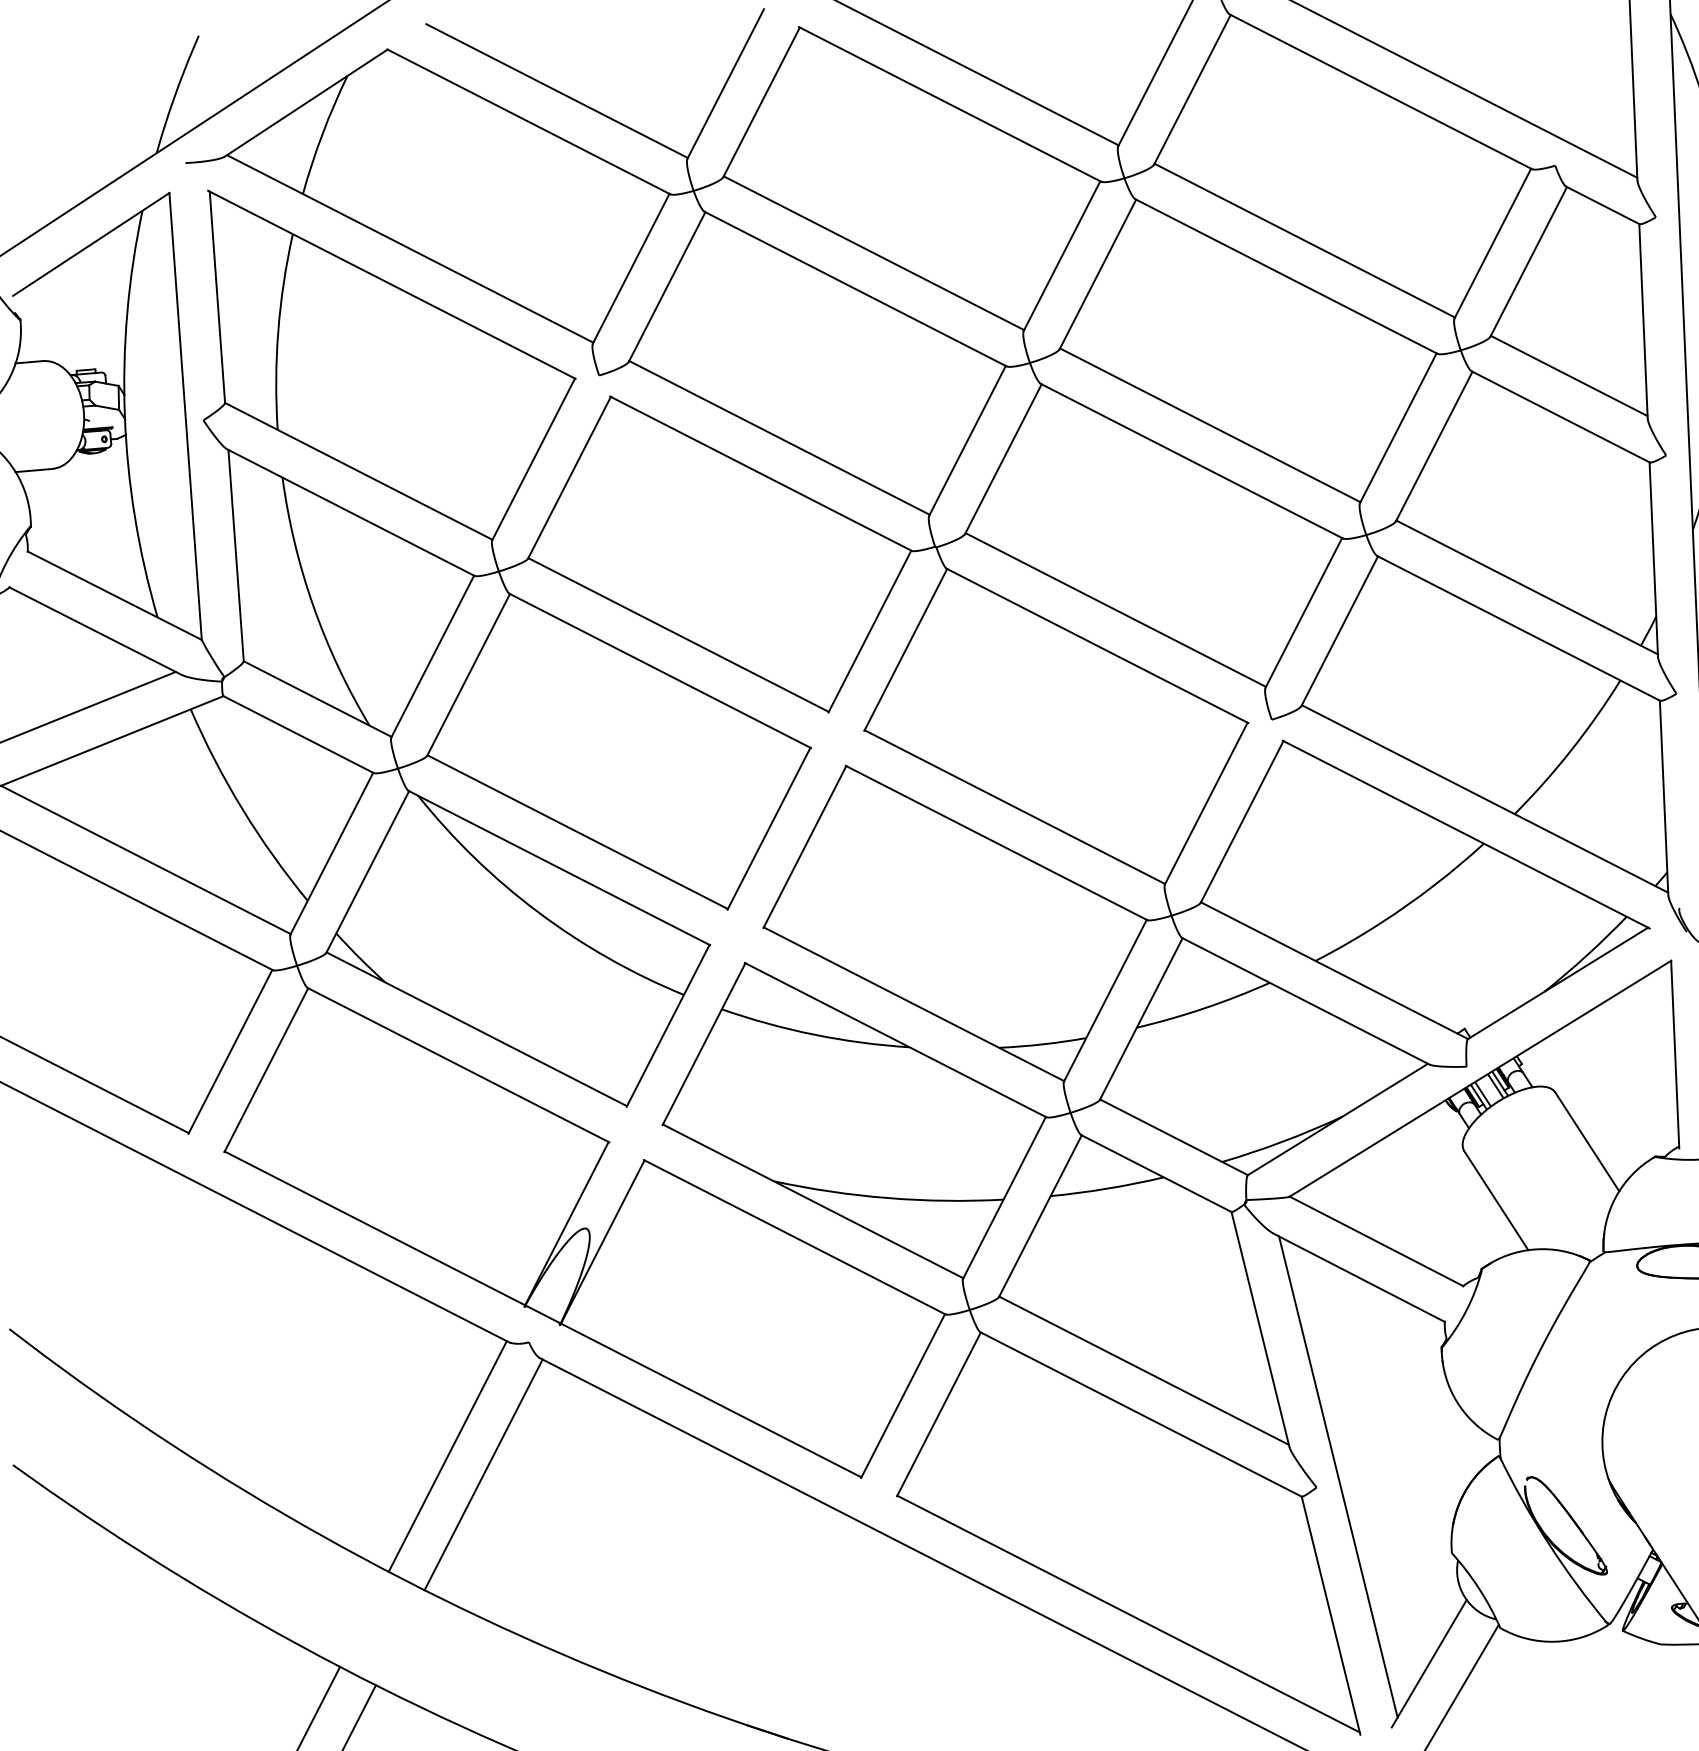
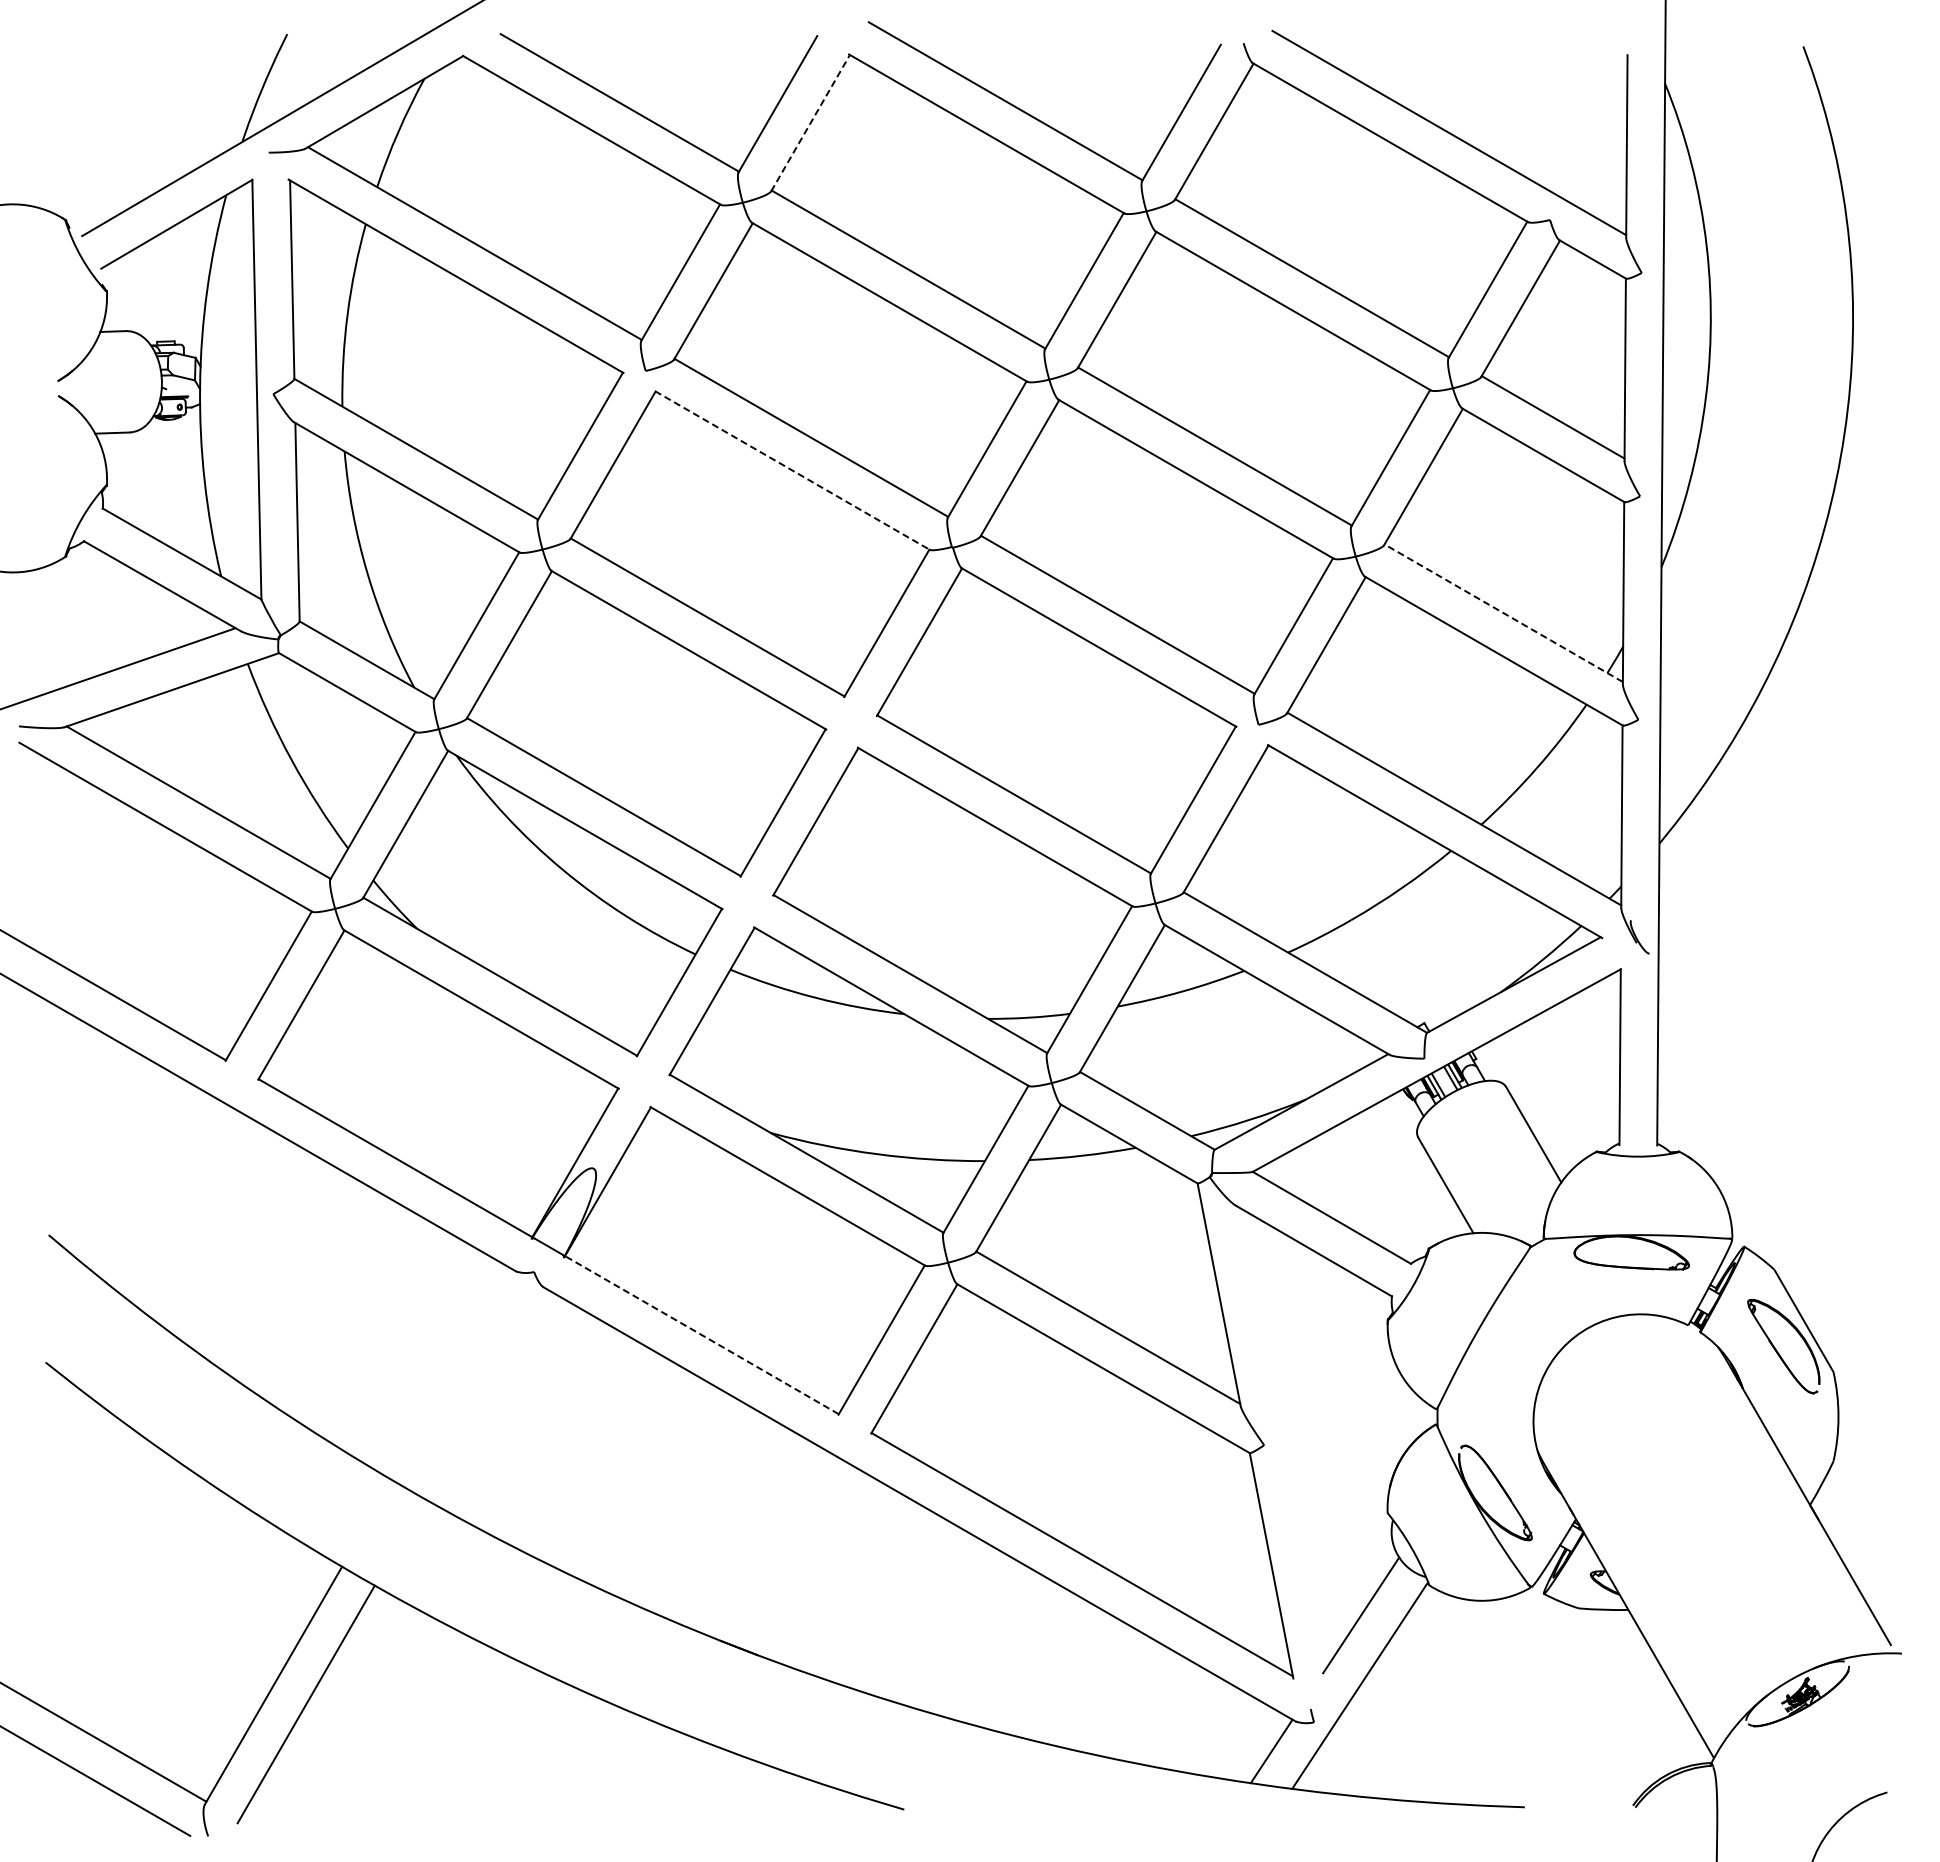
line: (761, 102) -> (810, 123), solid -> dashed
line: (761, 473) -> (792, 470), solid -> dashed
line: (1526, 587) -> (1503, 613), solid -> dashed
line: (710, 1399) -> (701, 1334), solid -> dashed
line: (447, 1455) -> (452, 1374), removed
line: (483, 1474) -> (485, 1393), removed
line: (1337, 1477) -> (1284, 1436), removed

